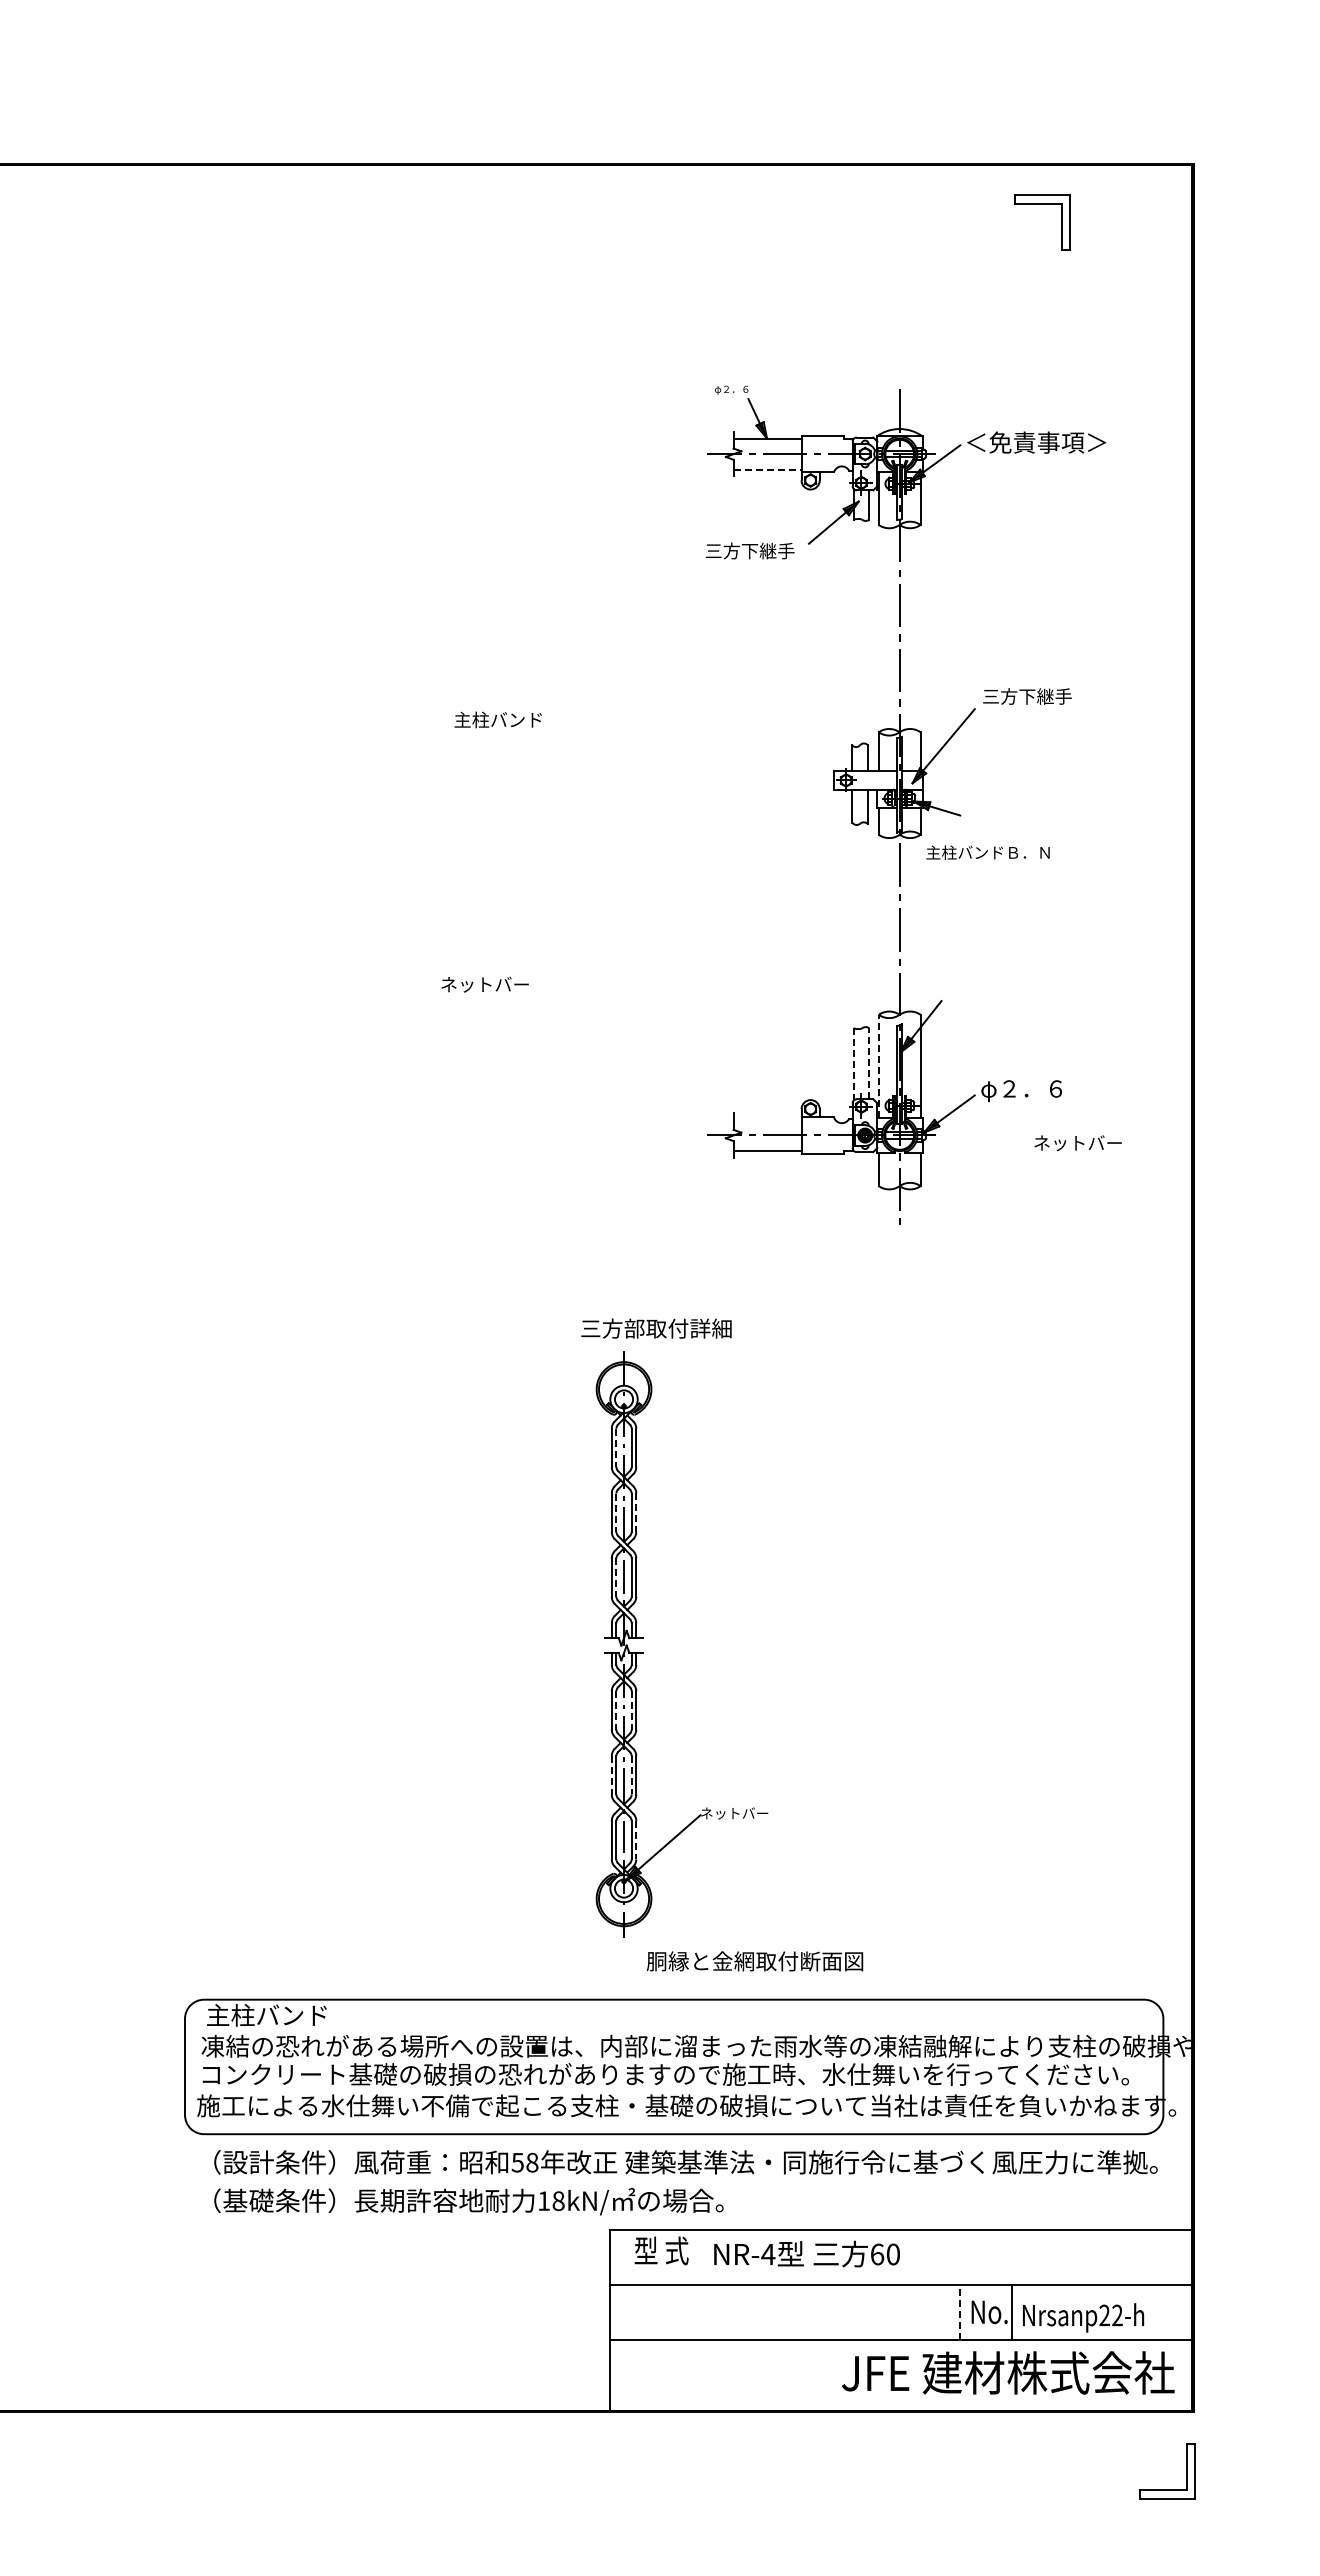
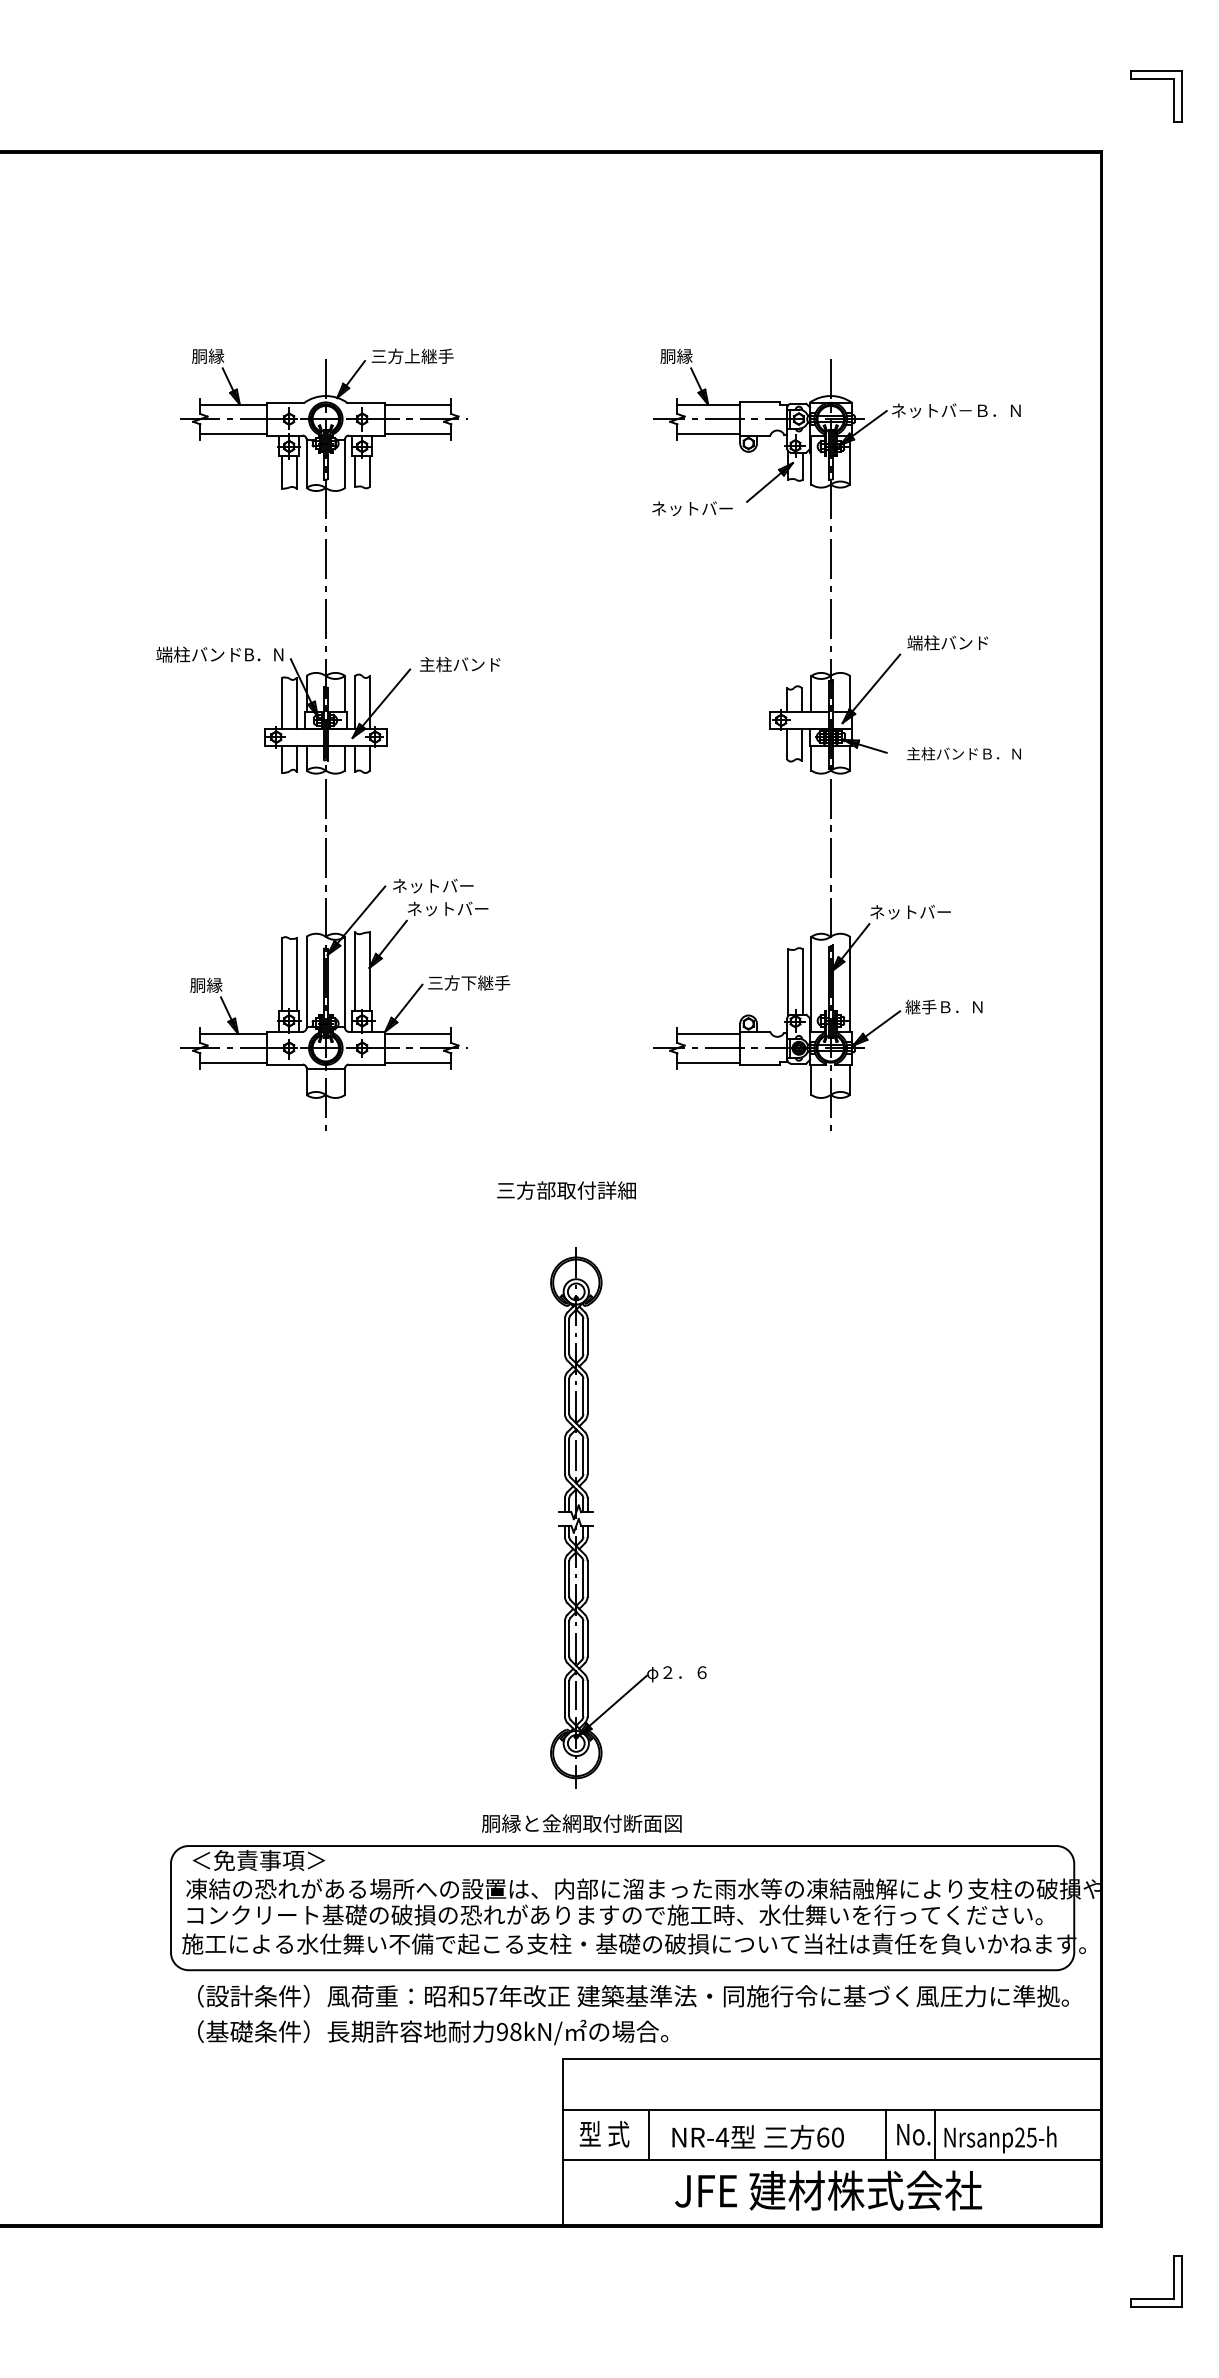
part: (1042, 204) -> (1156, 79), moved
text: (732, 385) -> (676, 355), φ２．６ -> 胴縁
text: (1036, 442) -> (957, 408), ＜免責事項＞ -> ネットバ－Ｂ．Ｎ
line: (767, 469) -> (708, 433), dashed -> solid
text: (749, 550) -> (692, 508), 三方下継手 -> ネットバー
text: (1026, 696) -> (947, 642), 三方下継手 -> 端柱バンド
part: (360, 800) -> (333, 738), added
text: (987, 852) -> (963, 753), moved
line: (869, 1063) -> (802, 981), dashed -> solid
line: (853, 1064) -> (788, 982), dashed -> solid
line: (878, 1065) -> (811, 983), dashed -> solid
text: (1021, 1091) -> (943, 1007), φ２．６ -> 継手Ｂ．Ｎ
line: (767, 1119) -> (708, 1033), added
text: (1077, 1143) -> (910, 912), moved
text: (656, 1328) -> (566, 1190), moved
line: (616, 1448) -> (569, 1337), dashed -> solid
line: (616, 1513) -> (569, 1397), dashed -> solid
line: (636, 1513) -> (587, 1397), dashed -> solid
line: (616, 1578) -> (569, 1457), dashed -> solid
line: (616, 1710) -> (569, 1579), dashed -> solid
line: (631, 1710) -> (583, 1579), dashed -> solid
line: (611, 1775) -> (564, 1639), dashed -> solid
line: (631, 1775) -> (583, 1639), dashed -> solid
text: (734, 1813) -> (678, 1674), ネットバー -> φ２．６
line: (636, 1840) -> (587, 1699), dashed -> solid
text: (754, 1961) -> (581, 1823), moved
text: (279, 2015) -> (258, 1860), 主柱バンド -> ＜免責事項＞
text: (532, 2162) -> (491, 1996), 58 -> 57
text: (543, 2200) -> (501, 2031), 18kN/ -> 98kN/
text: (661, 2250) -> (604, 2133), moved
text: (806, 2253) -> (757, 2136), moved
line: (703, 2312) -> (649, 2134), added
line: (959, 2312) -> (885, 2134), dashed -> solid
text: (1117, 2315) -> (1031, 2137), Nrsanp22-h -> Nrsanp25-h
text: (1008, 2372) -> (828, 2190), moved
part: (1167, 2489) -> (1156, 2298), moved

